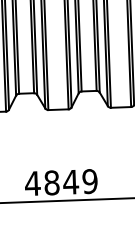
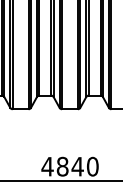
text: (89, 181) -> (92, 166), 4849 -> 4840

